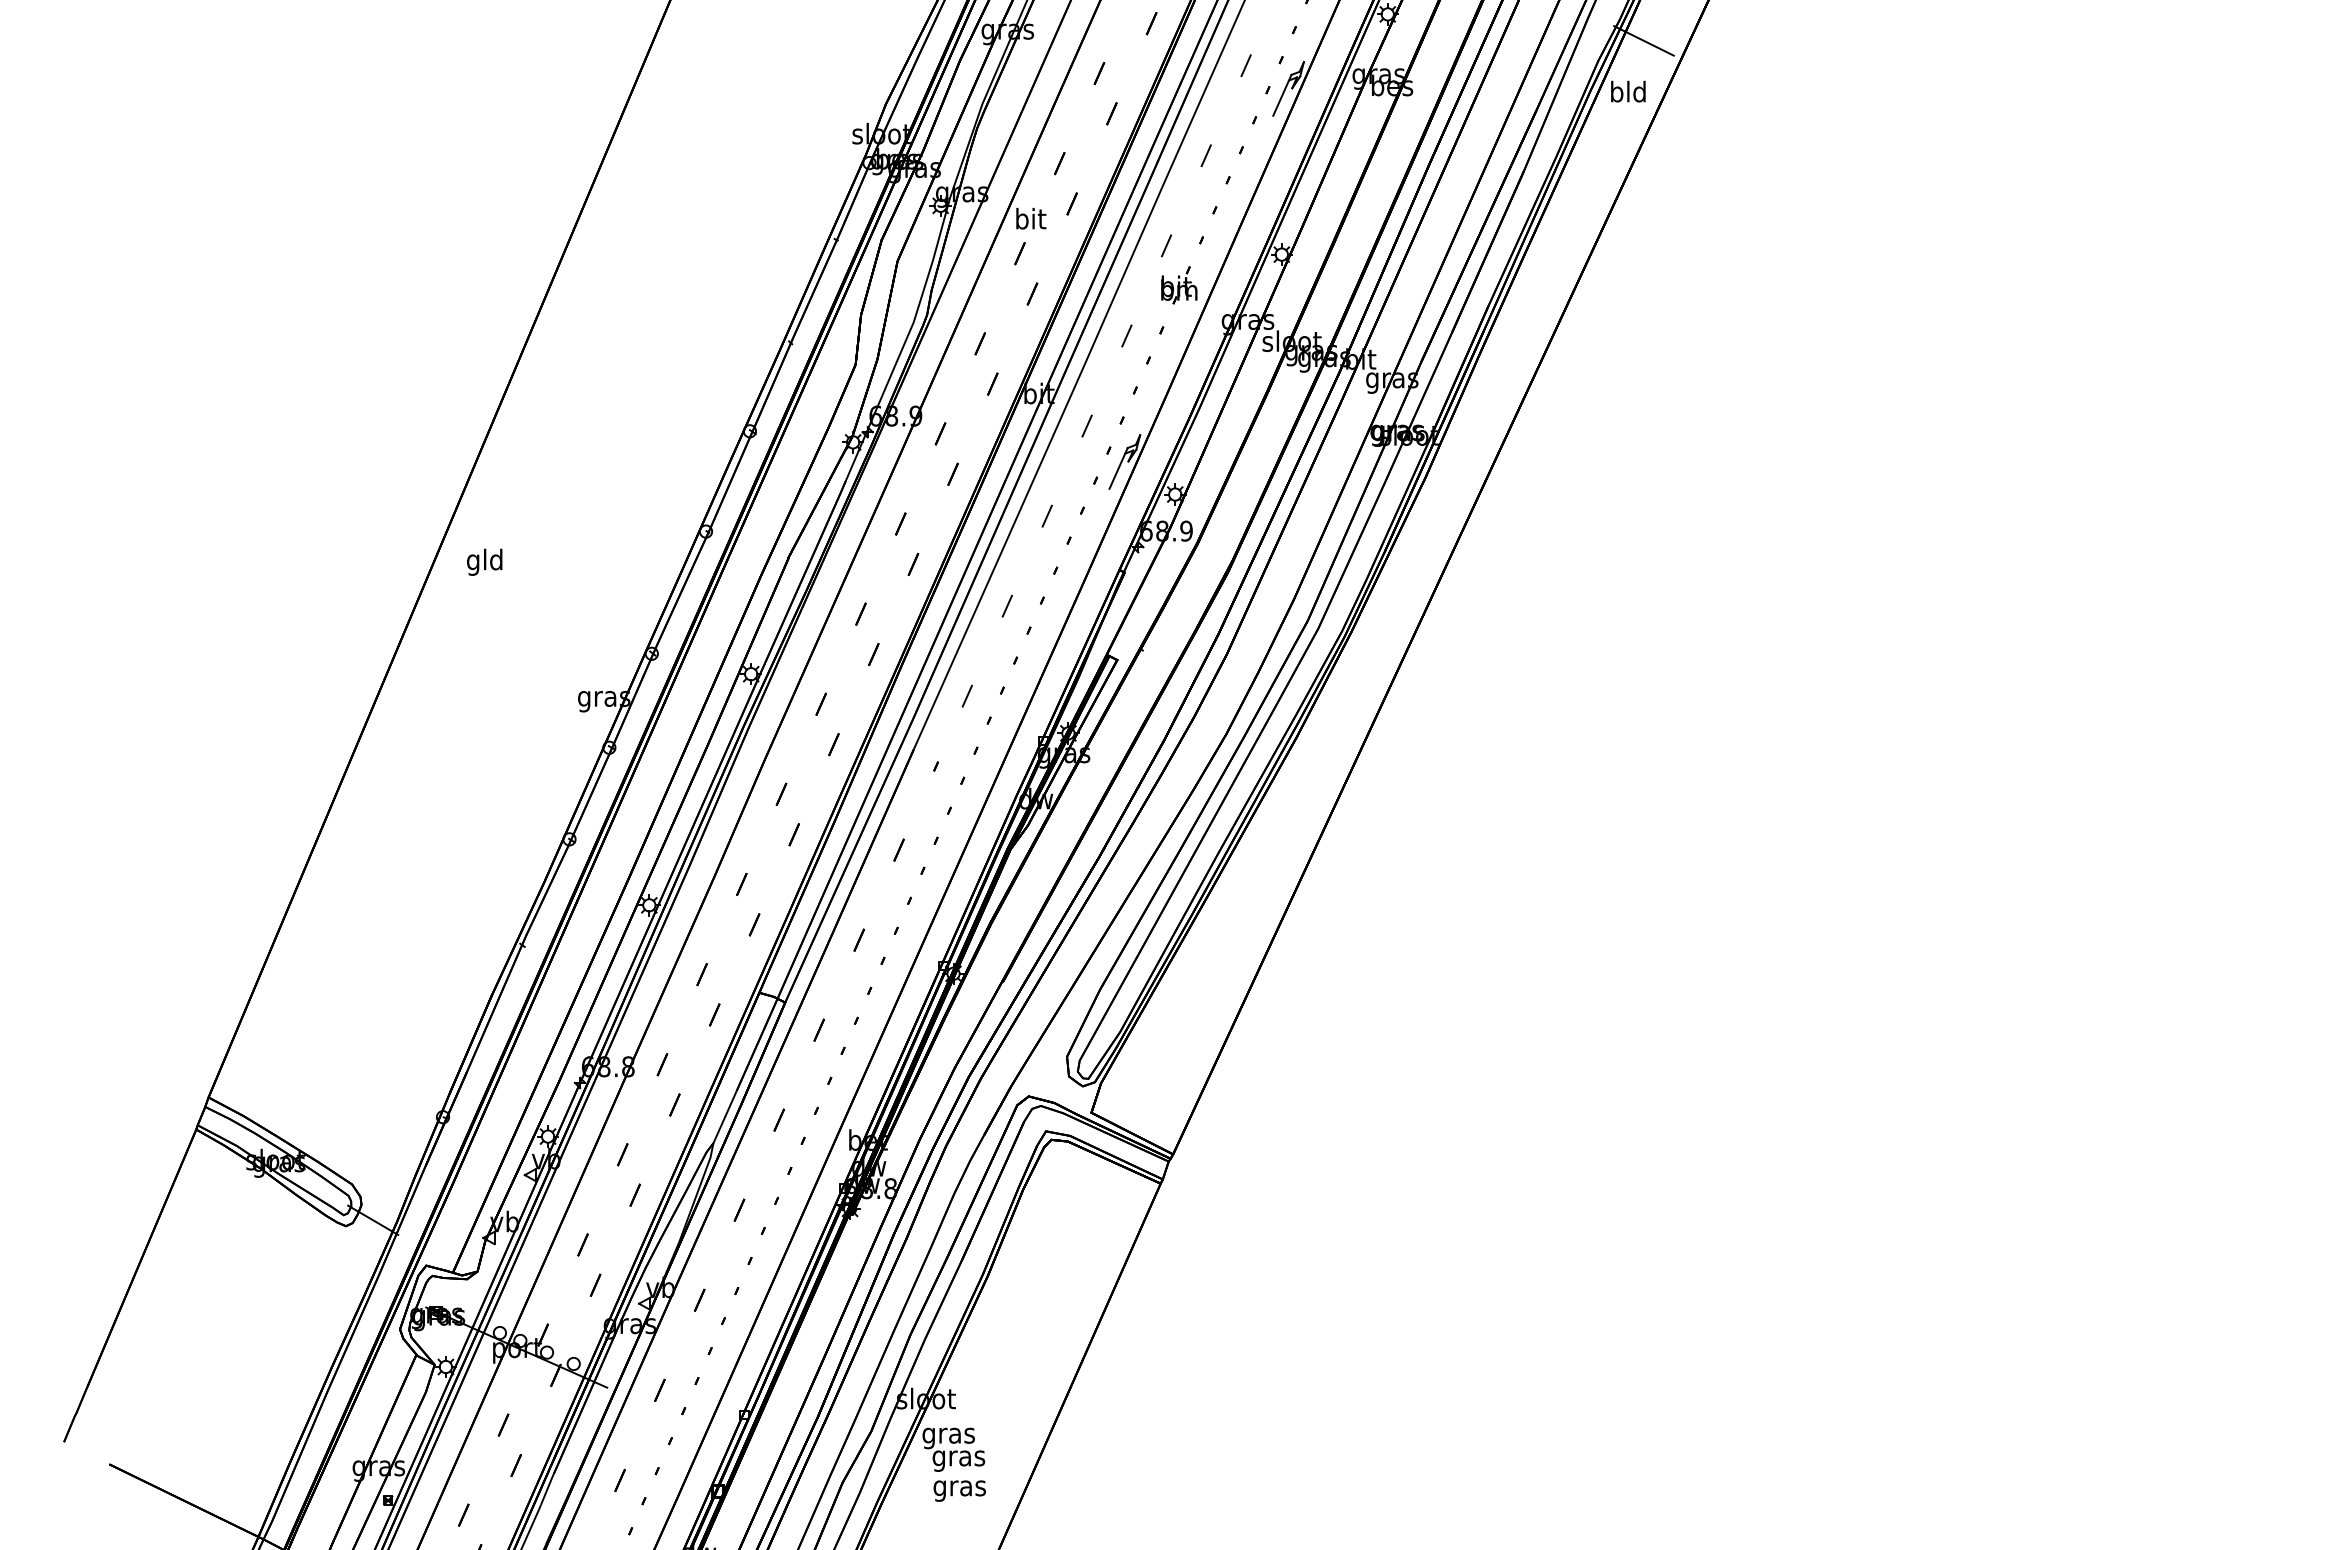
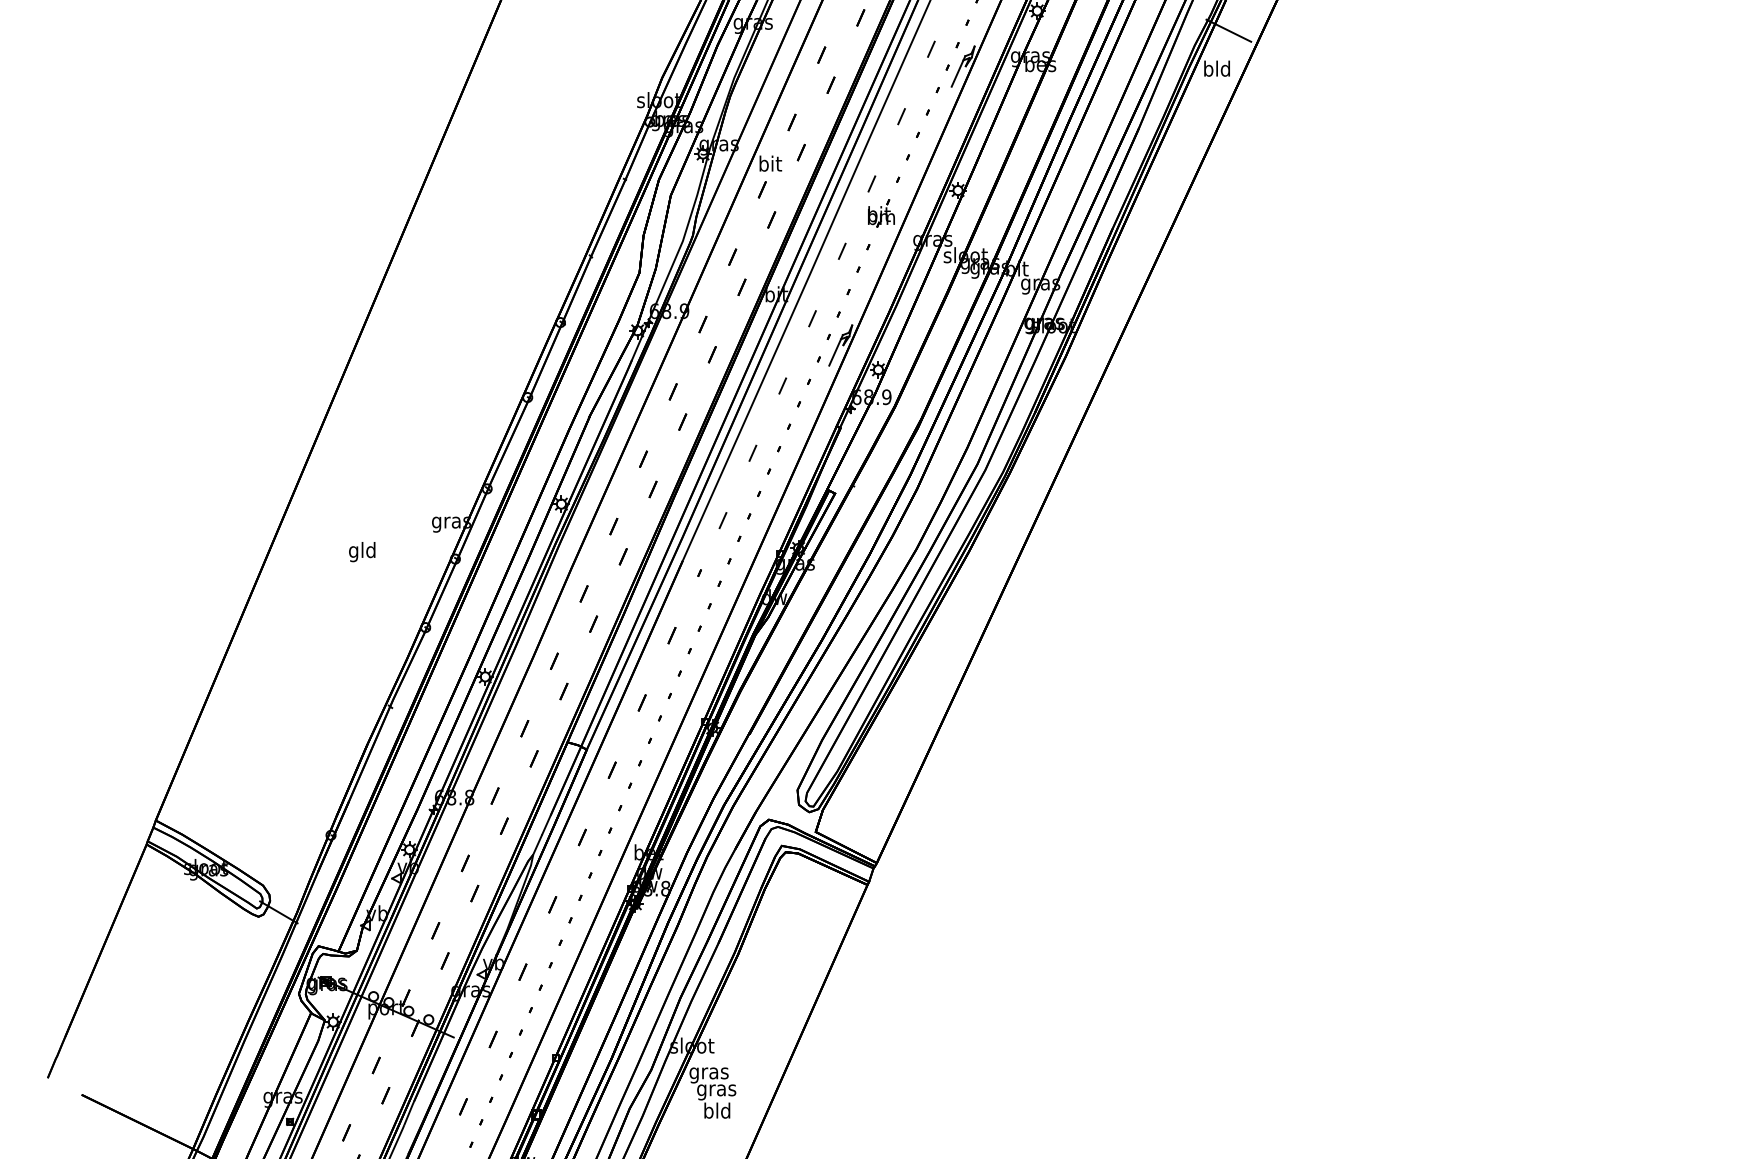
text: (484, 561) -> (362, 551), moved
text: (959, 1487) -> (717, 1112), gras -> bld

